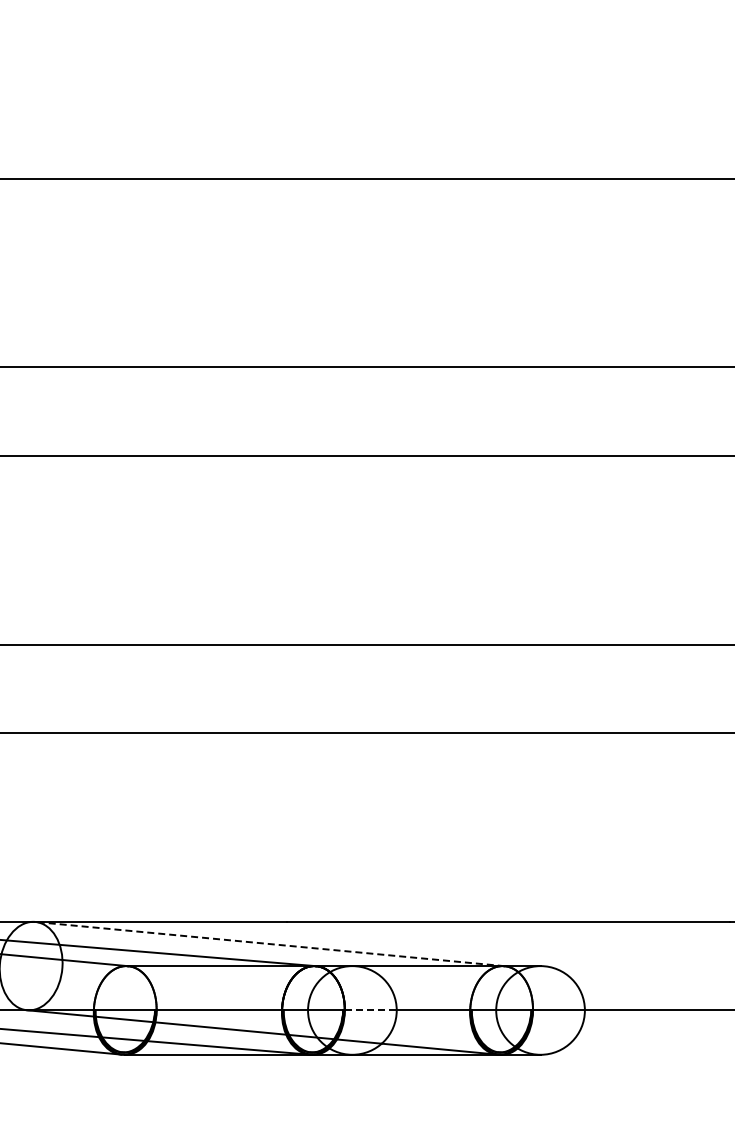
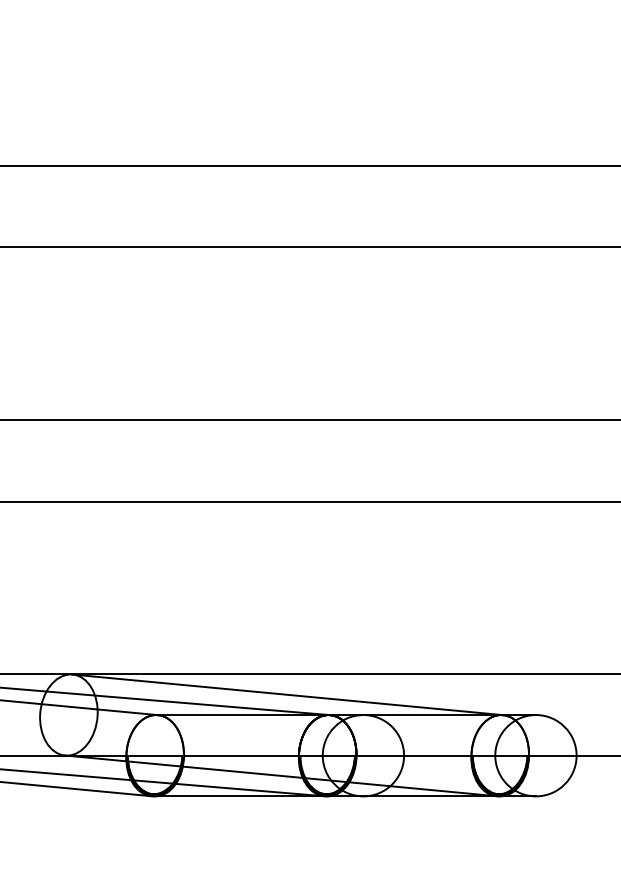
line: (270, 944) -> (288, 695), dashed -> solid
line: (370, 1010) -> (380, 755), dashed -> solid

